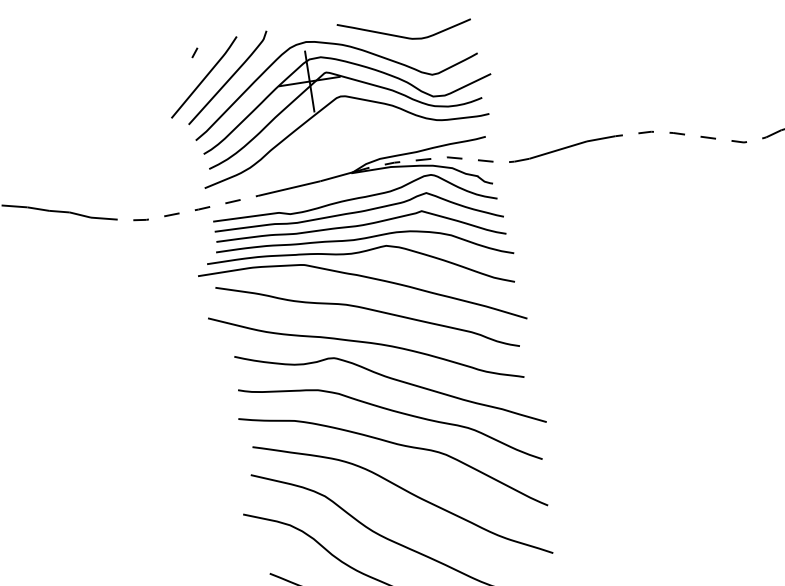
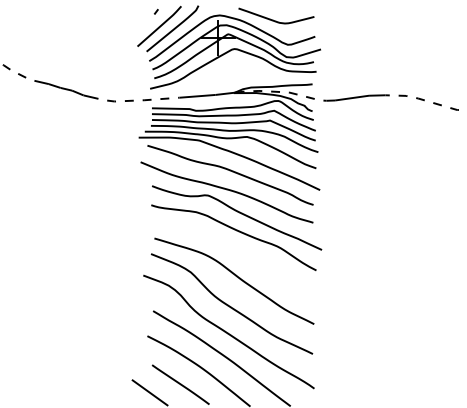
curve: (396, 446) -> (235, 250), removed

